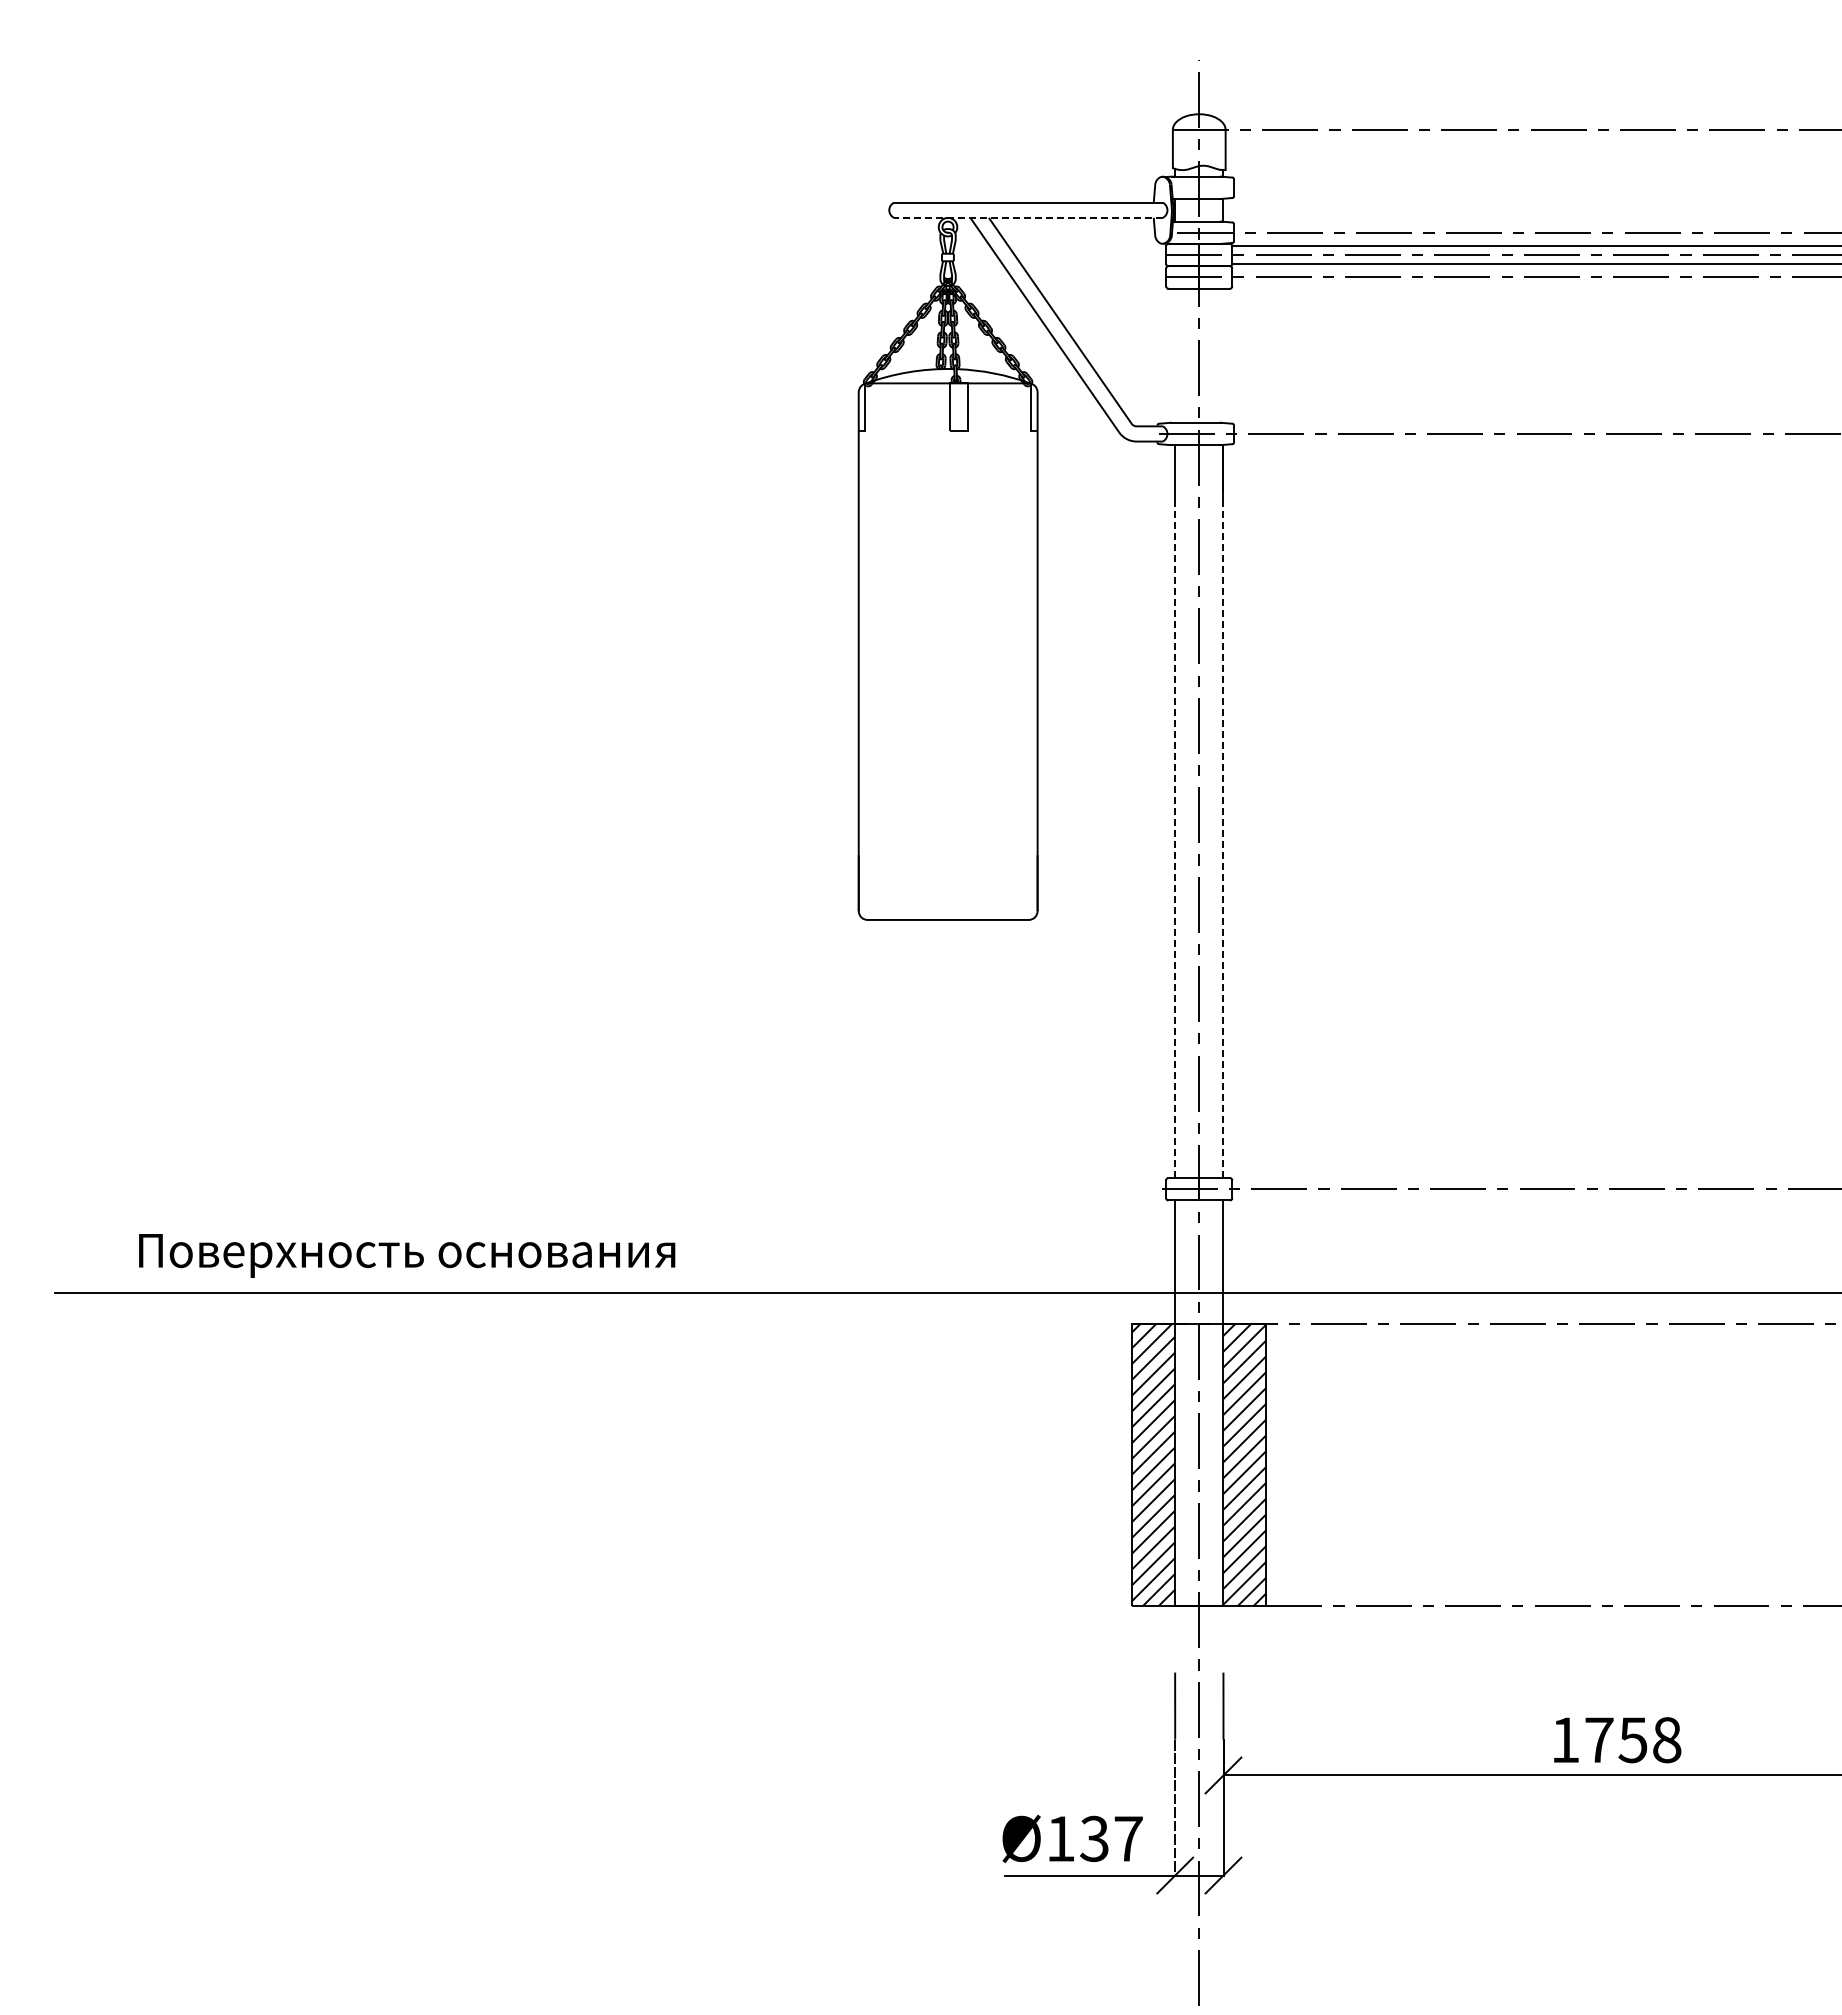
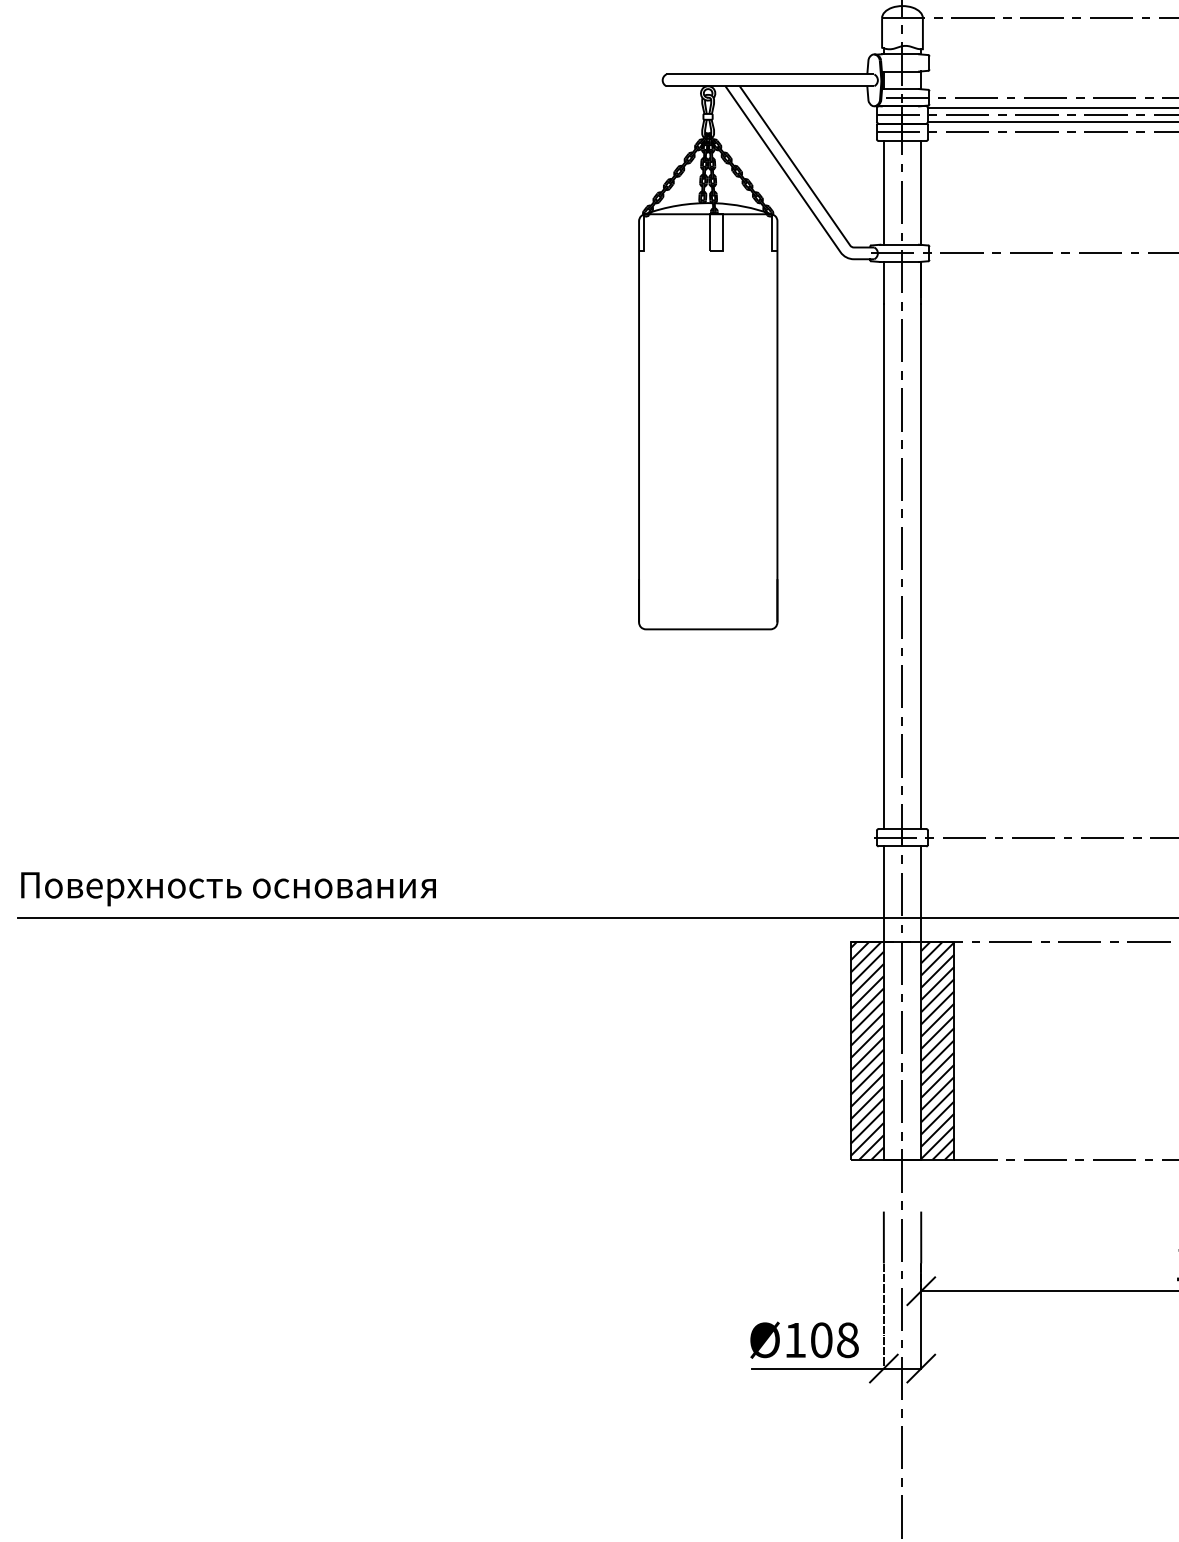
line: (1028, 217) -> (770, 85), dashed -> solid
line: (1175, 355) -> (884, 192), added
line: (1223, 355) -> (921, 192), added
line: (1175, 838) -> (884, 566), dashed -> solid
line: (1223, 838) -> (921, 566), dashed -> solid
text: (407, 1255) -> (228, 888), moved
text: (1111, 1838) -> (834, 1339), Ø137 -> Ø108

